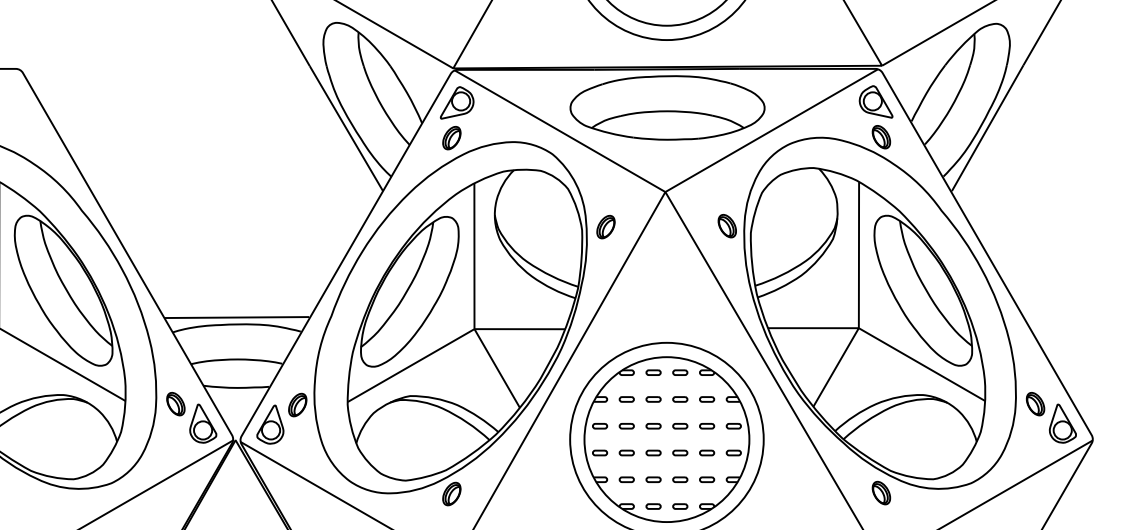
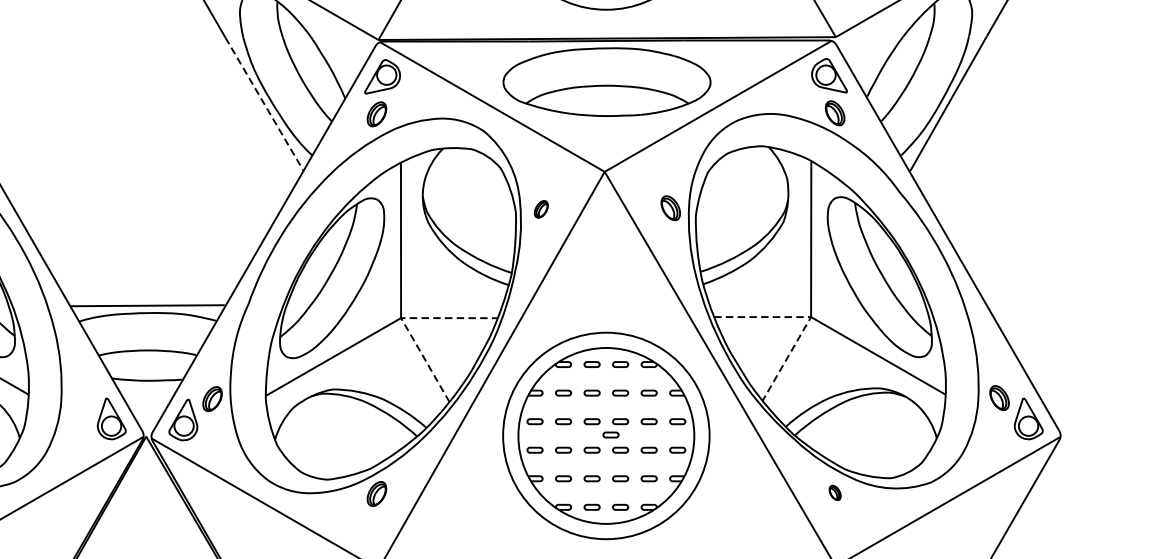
line: (346, 129) -> (264, 105), solid -> dashed
part: (605, 227) -> (540, 209), size x0.7
line: (858, 328) -> (810, 317), solid -> dashed
line: (474, 329) -> (401, 318), solid -> dashed
part: (175, 404) -> (82, 398), removed
part: (671, 438) -> (611, 434), added
part: (881, 492) -> (835, 492), size x0.6

